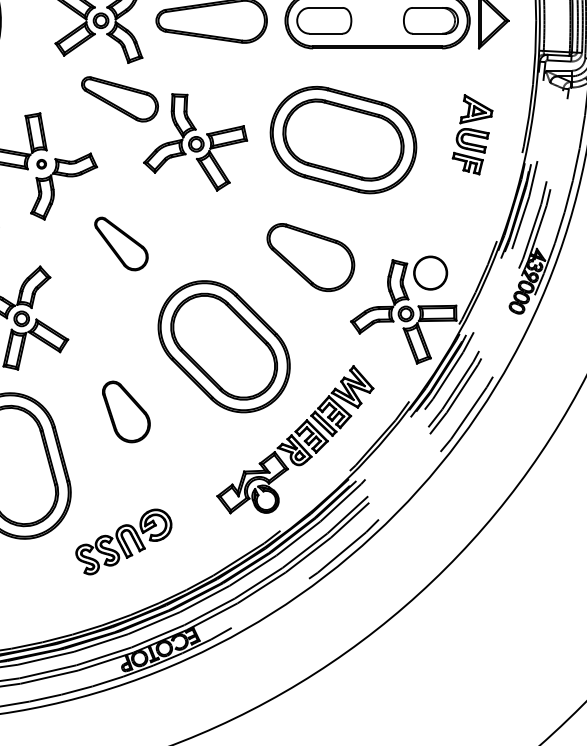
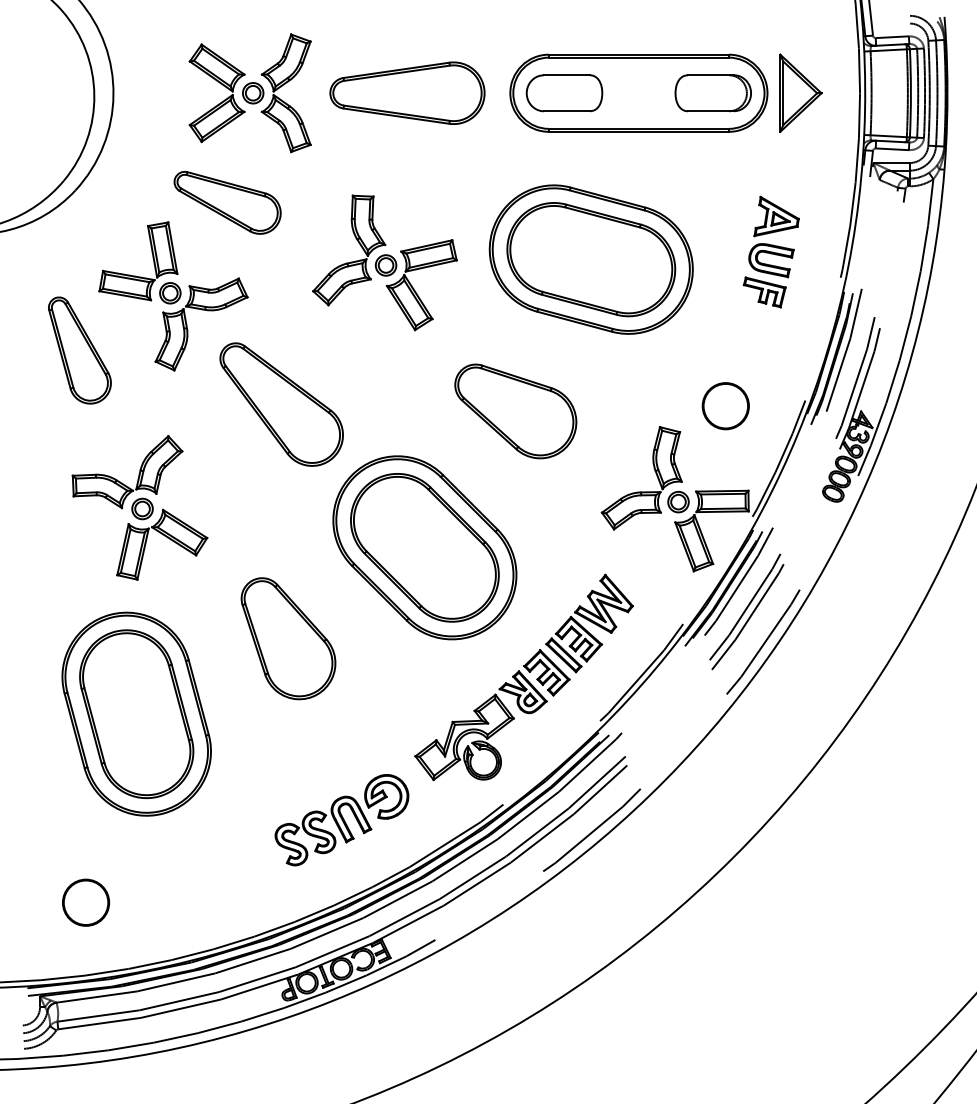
part: (119, 99) -> (227, 202), moved
part: (41, 164) -> (170, 293), size x1.67
part: (121, 243) -> (281, 404), size x1.67
part: (310, 257) -> (515, 411), moved
circle: (430, 273) -> (725, 406), moved
part: (126, 411) -> (288, 638), size x1.43
part: (123, 542) -> (341, 820), moved

